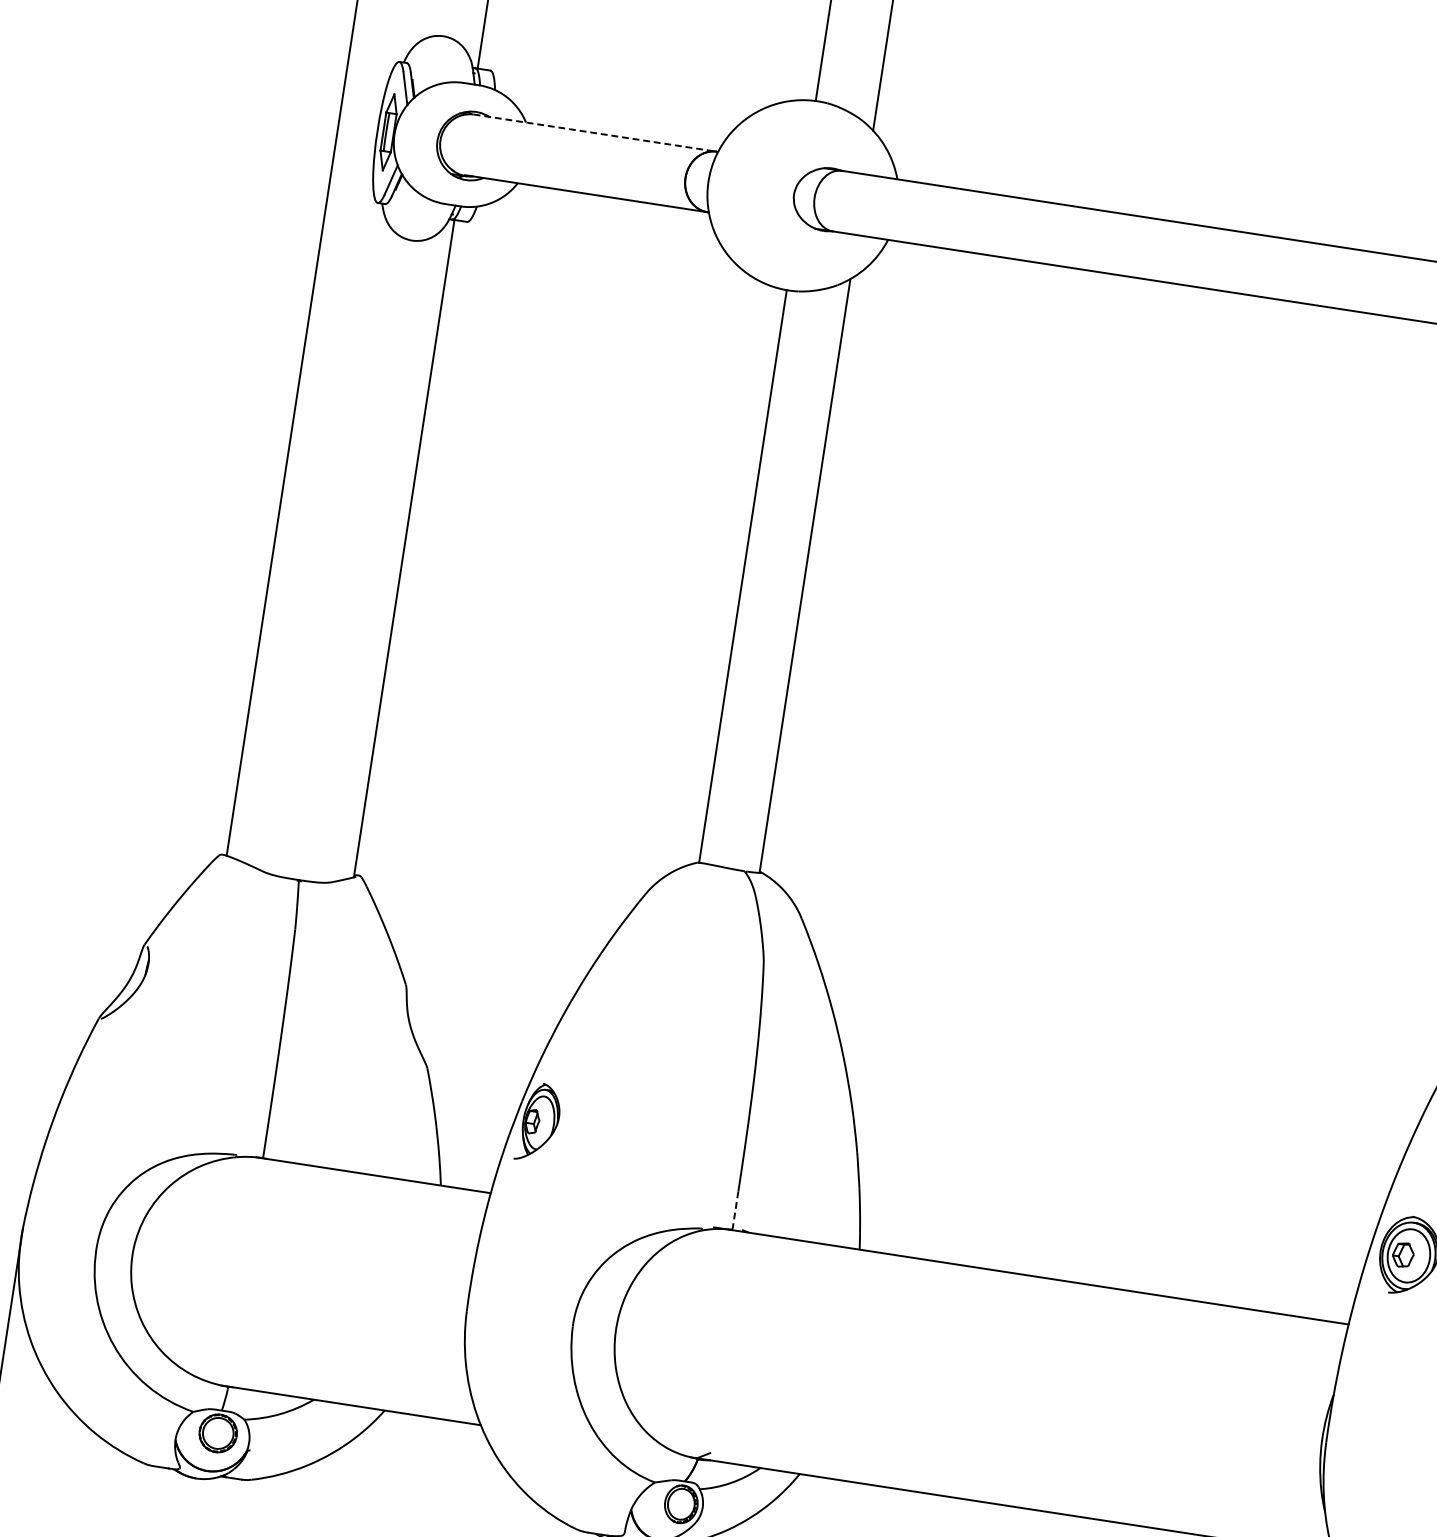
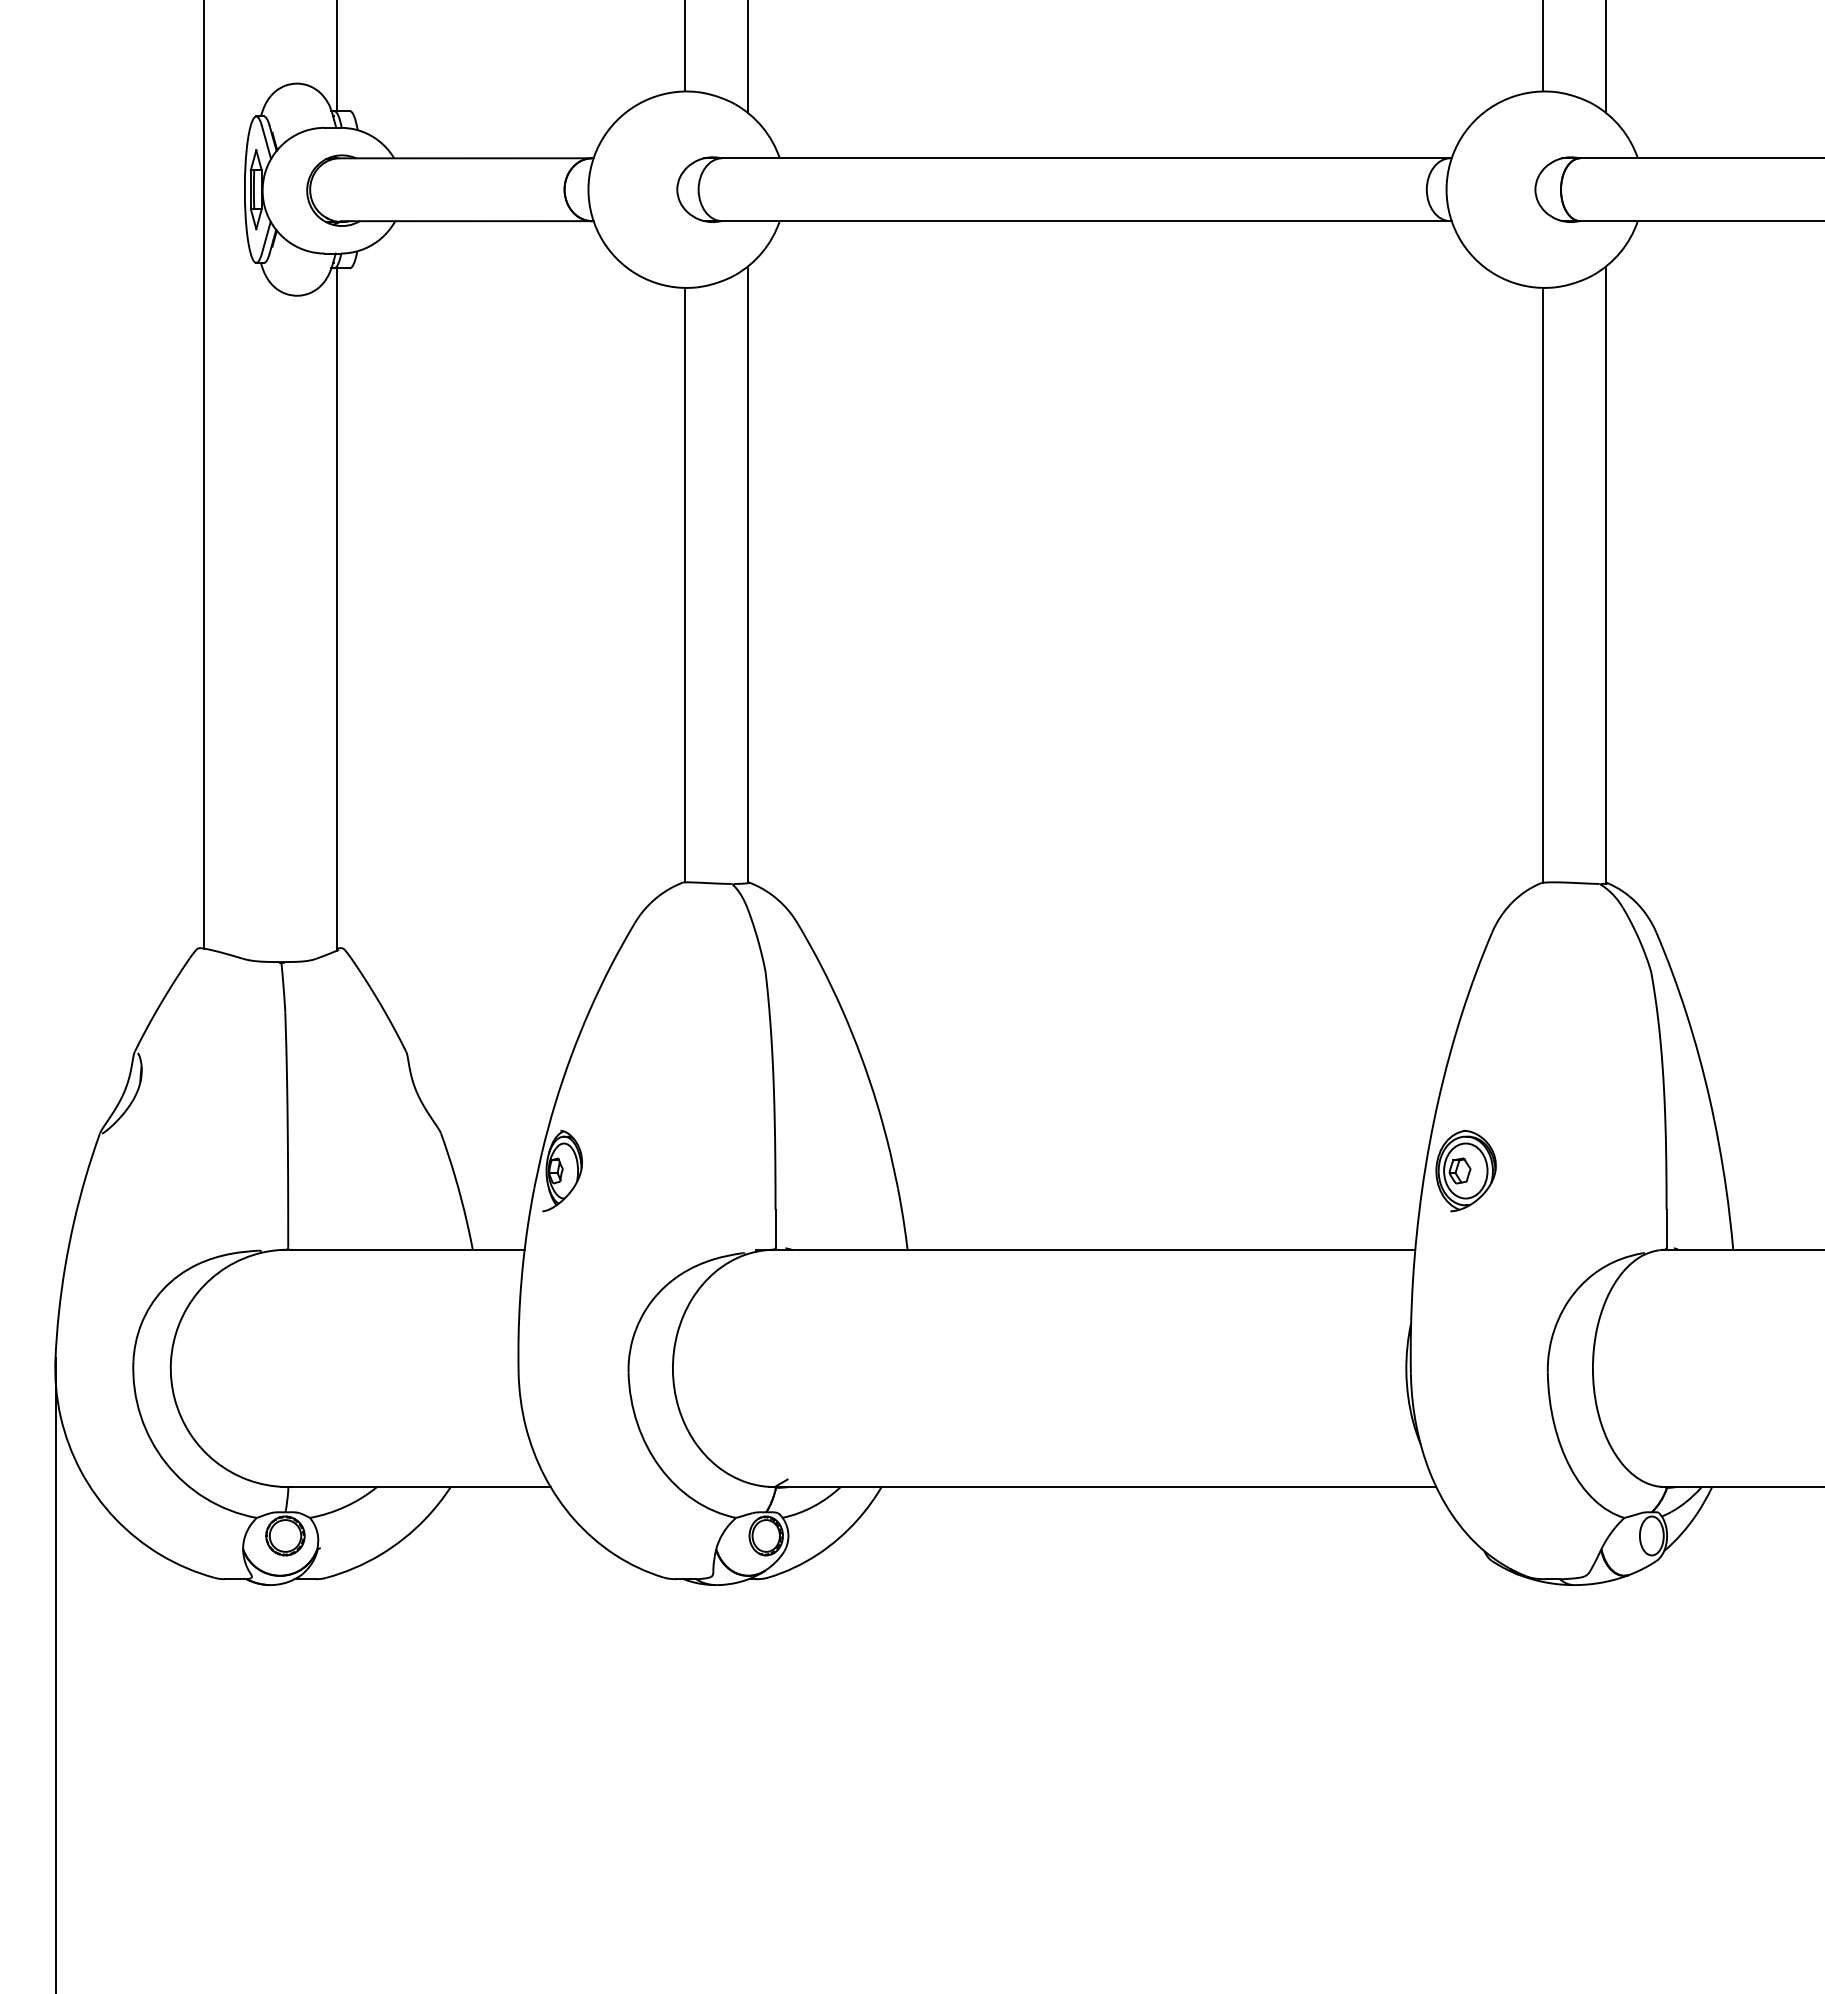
line: (595, 133) -> (466, 158), dashed -> solid
line: (735, 1210) -> (775, 1229), dashed -> solid

